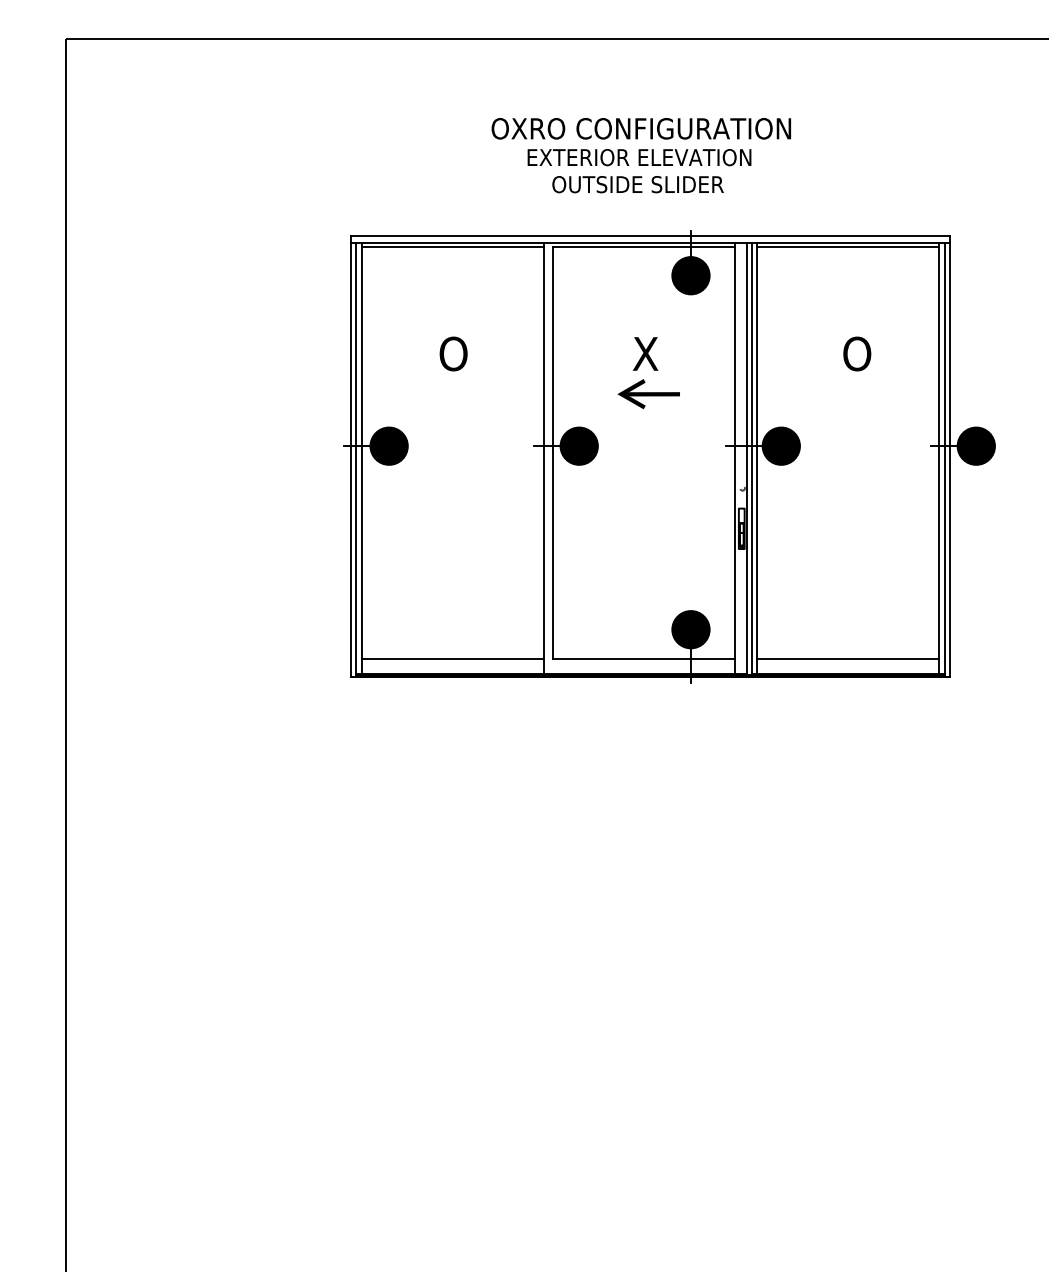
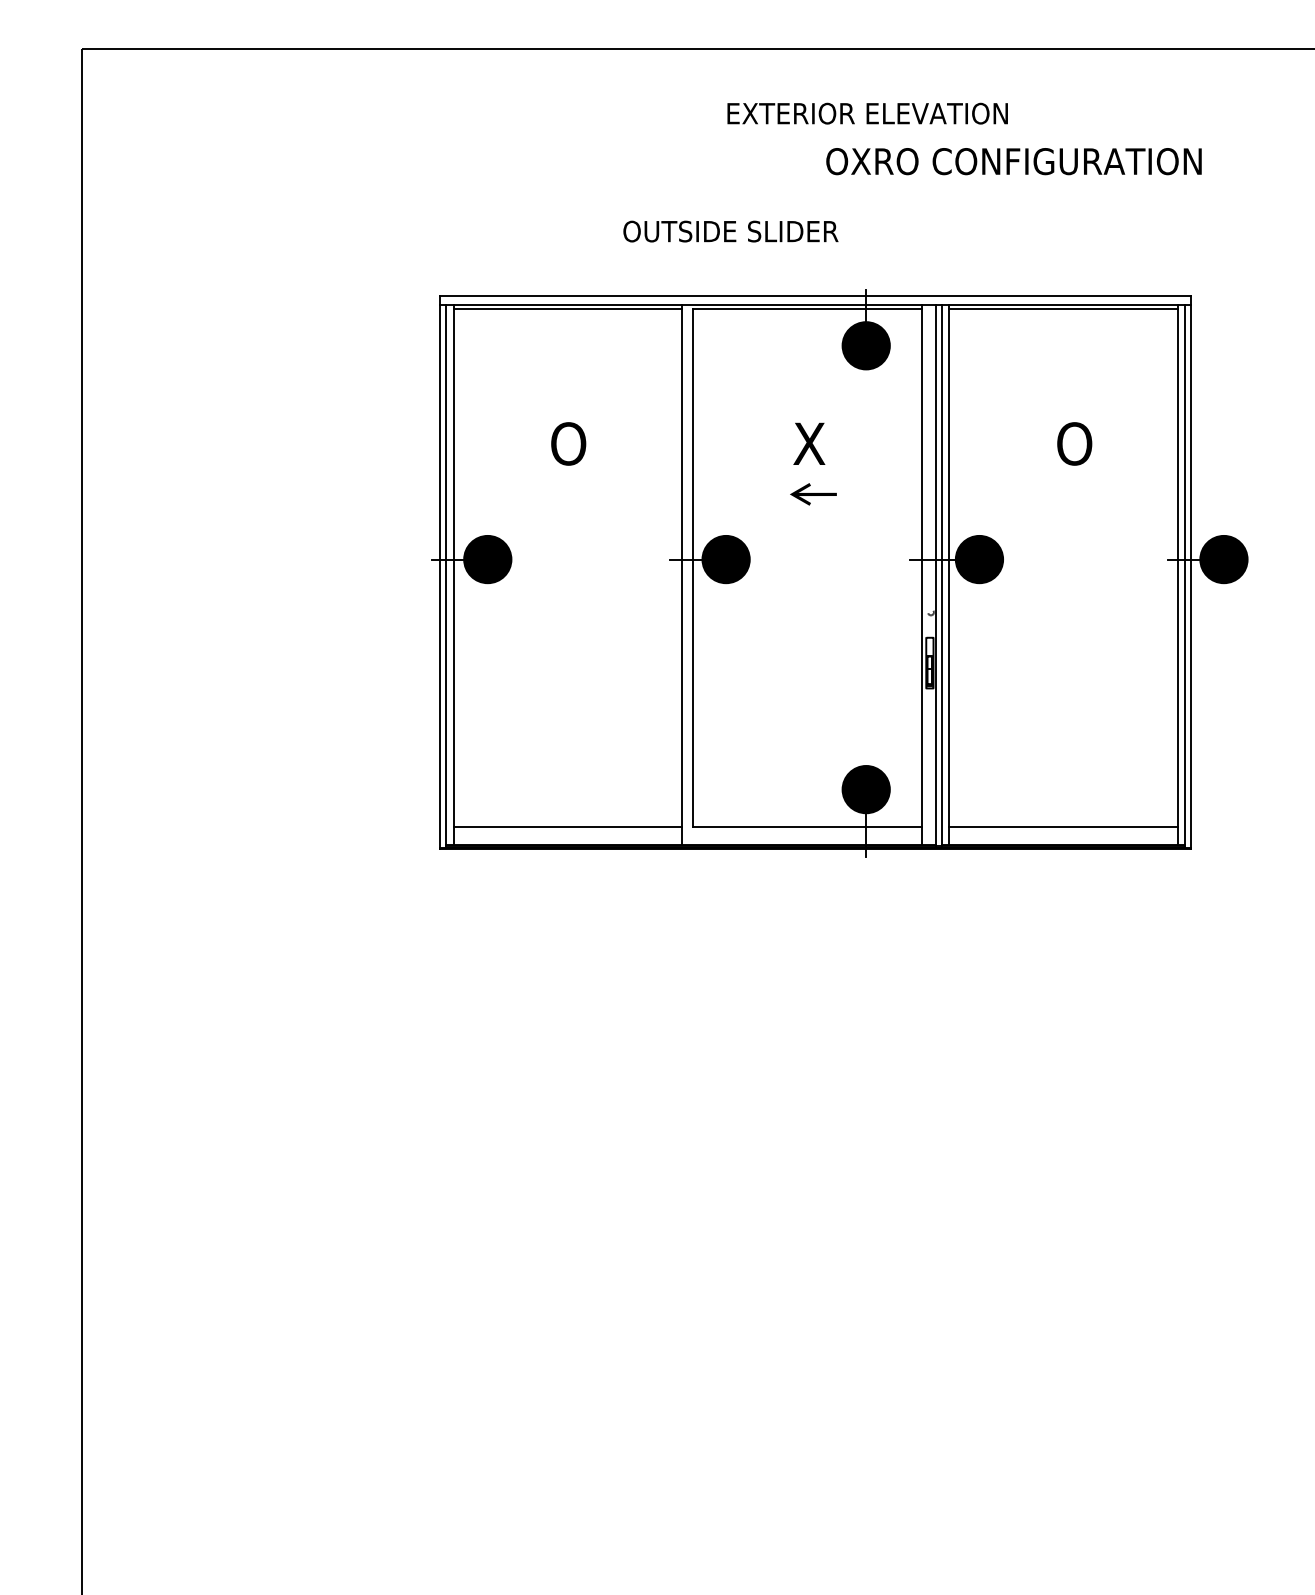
text: (640, 128) -> (1013, 161), moved
text: (639, 157) -> (867, 113), moved
text: (637, 184) -> (730, 231), moved
part: (648, 394) -> (813, 494), size x0.6

